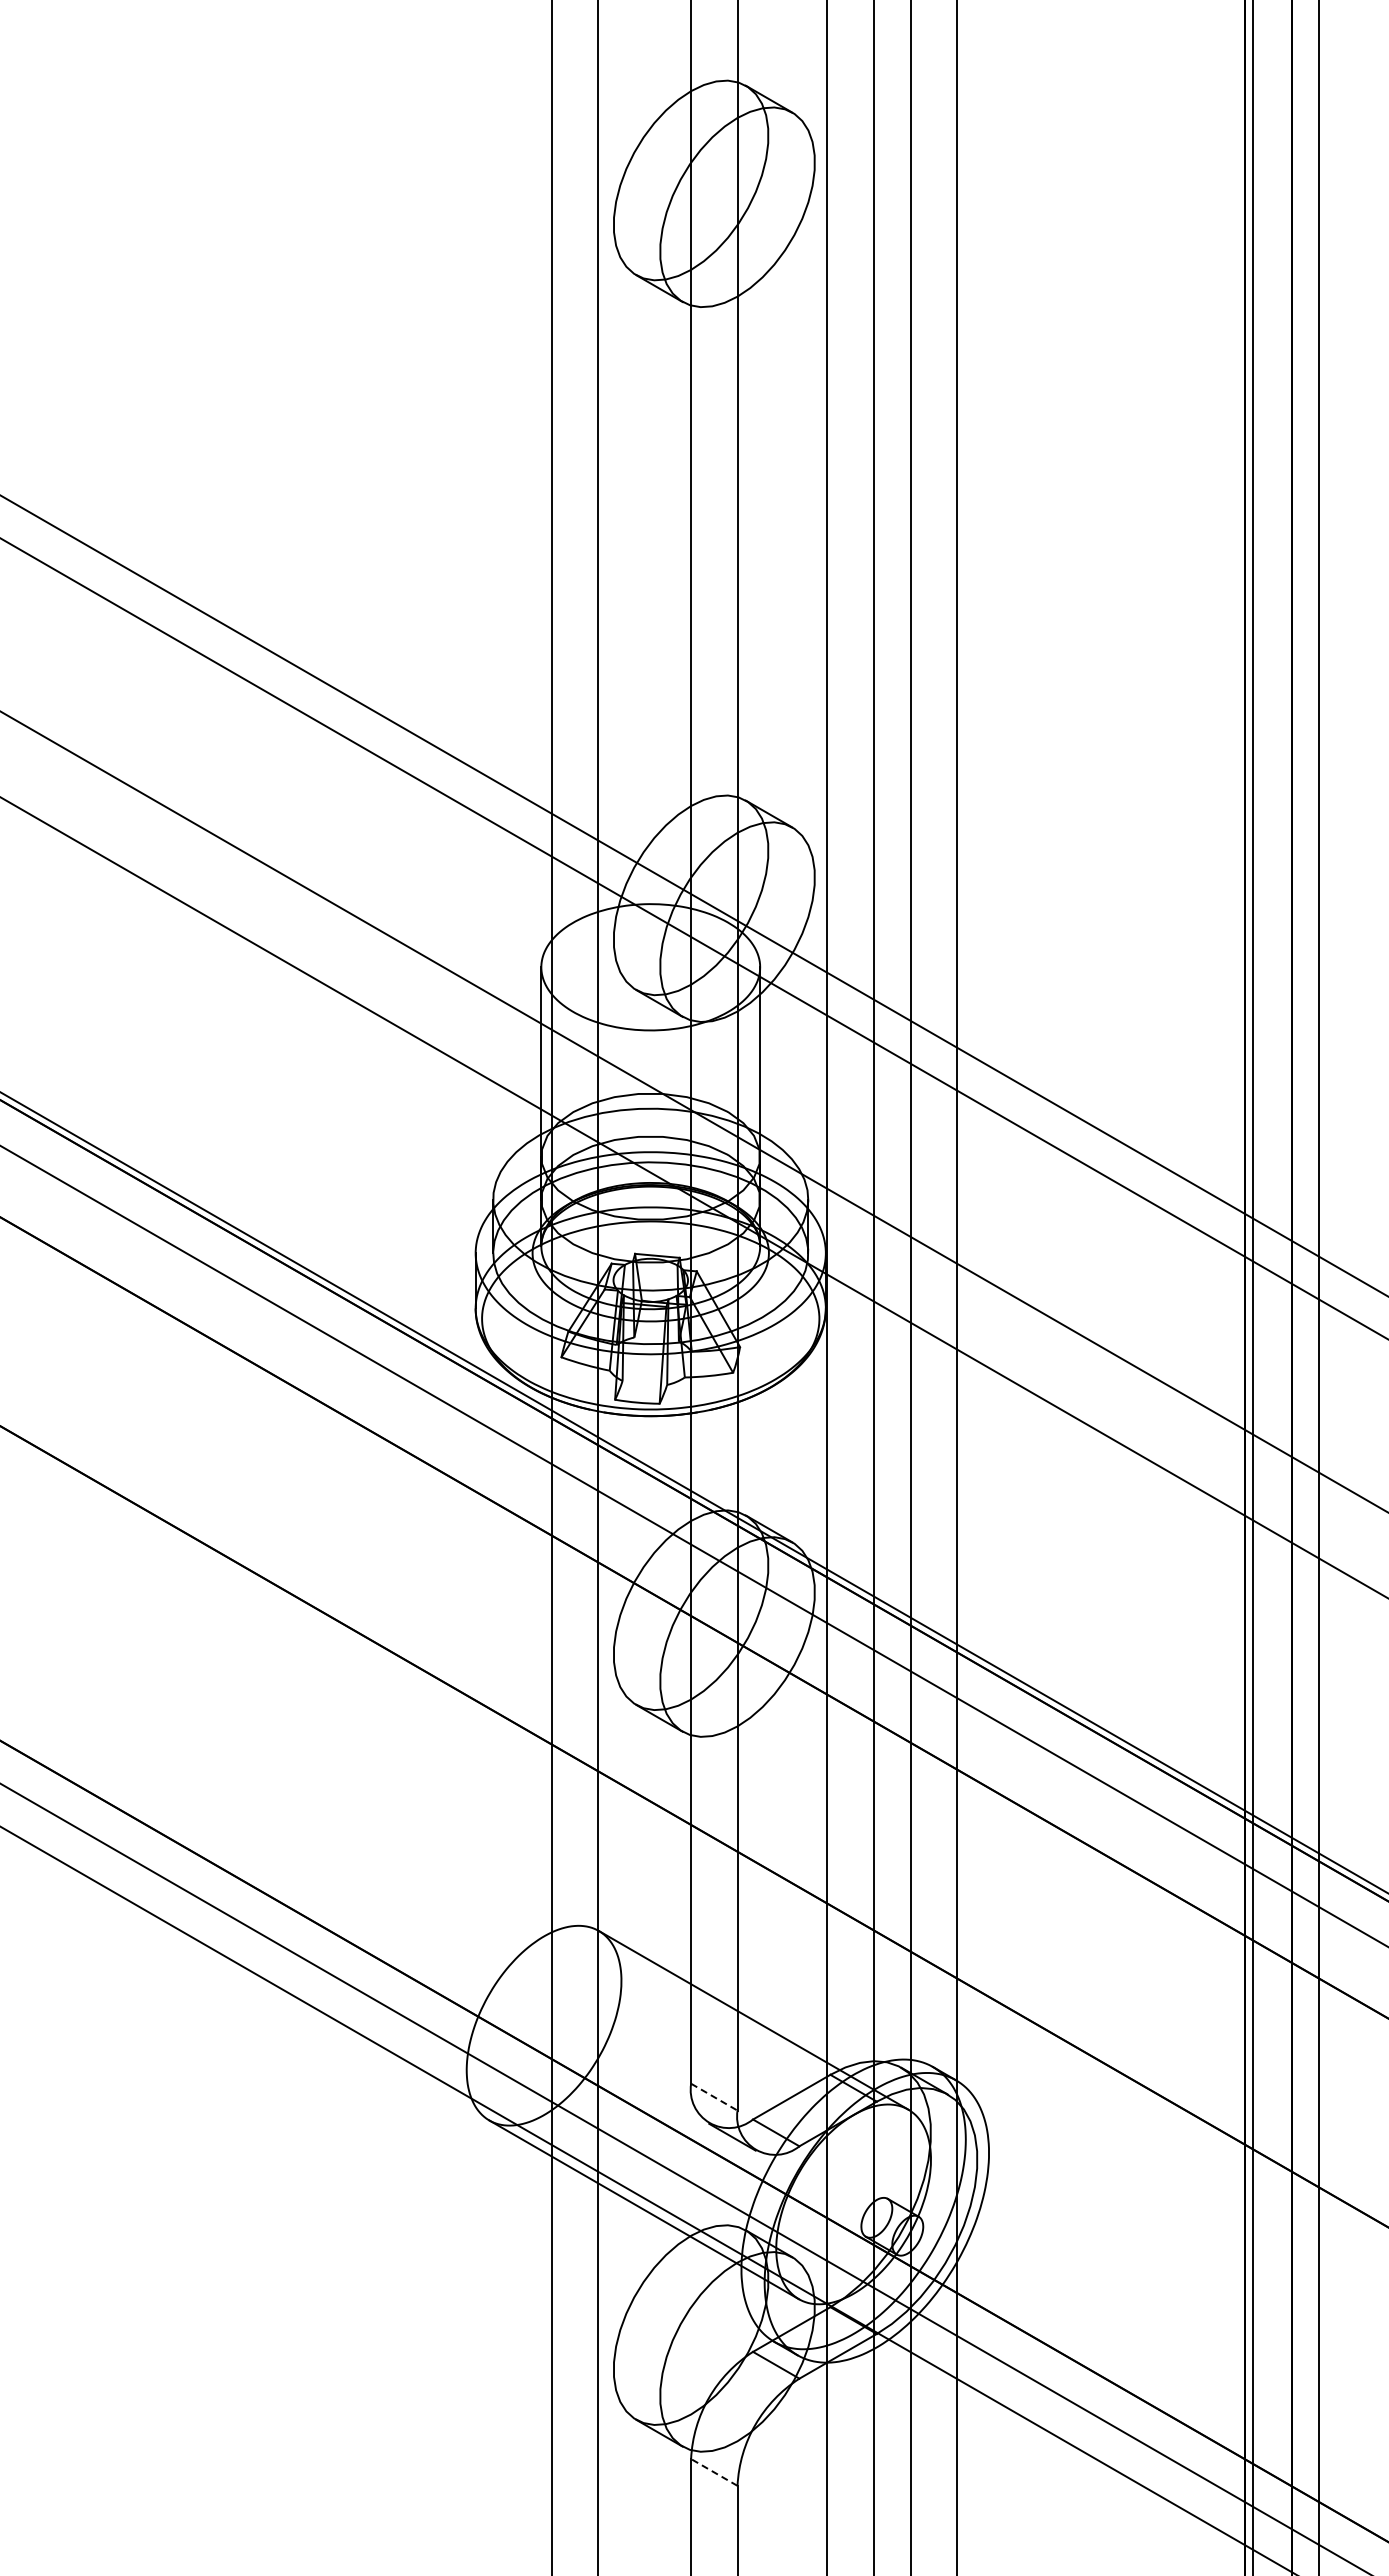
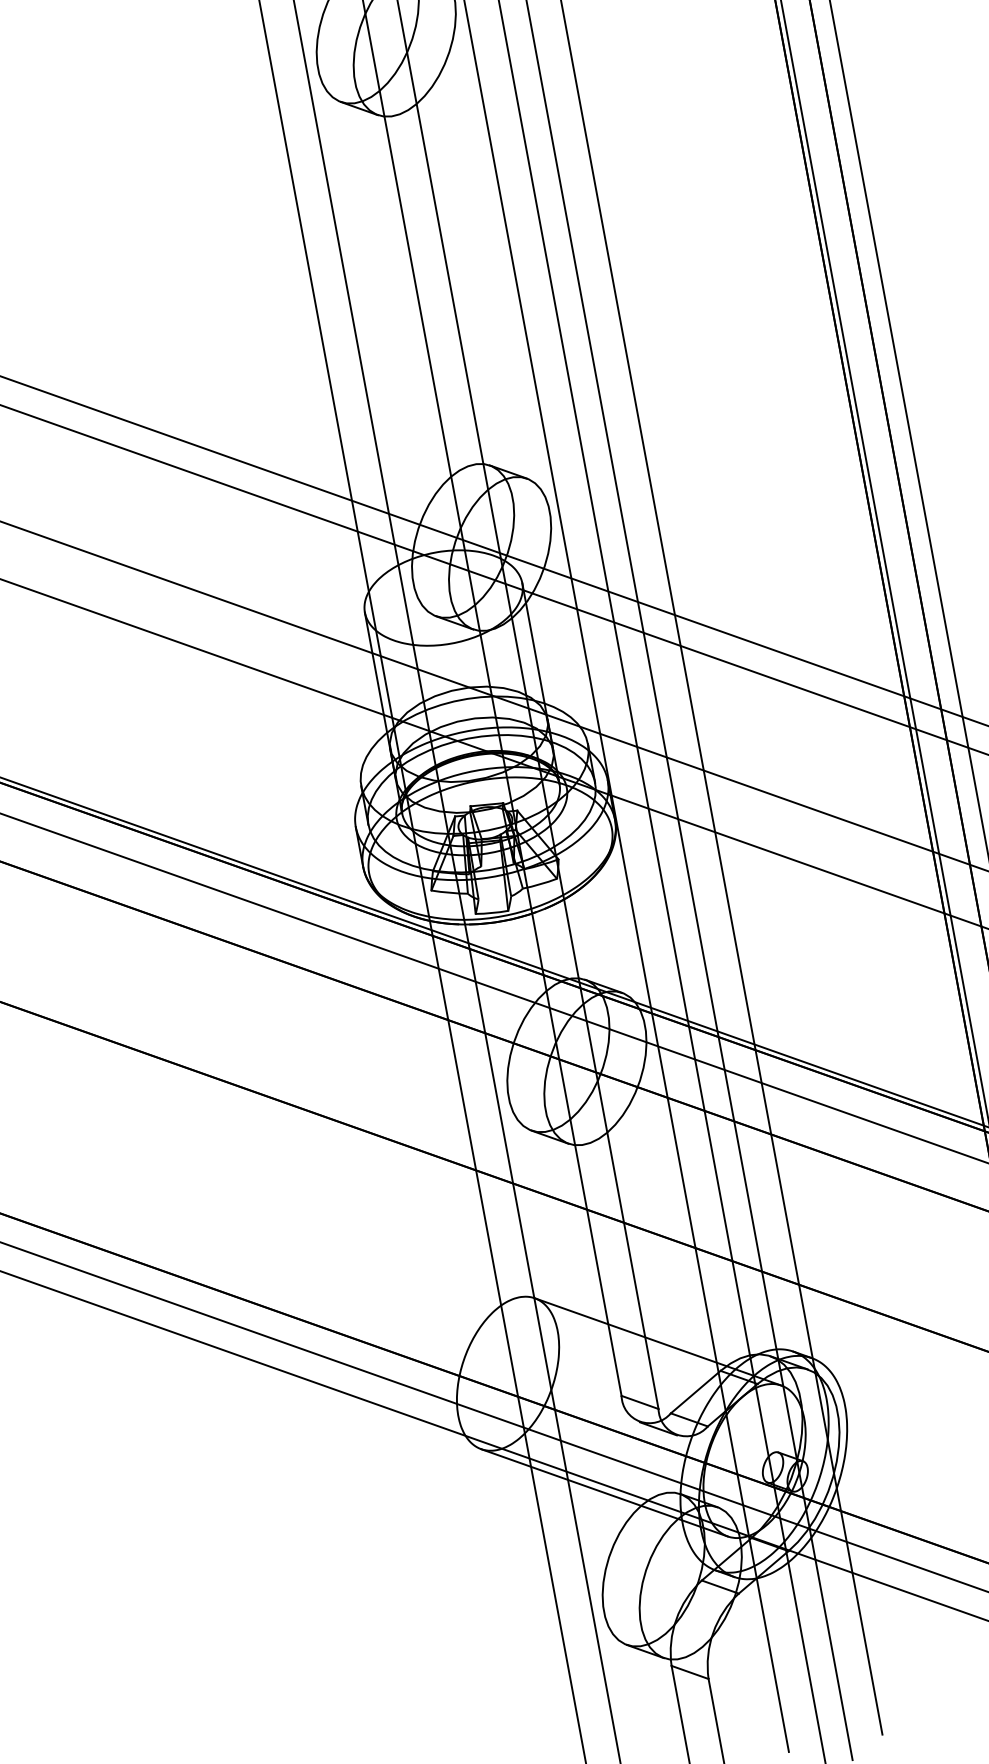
line: (714, 2097) -> (640, 1402), dashed -> solid
line: (714, 2472) -> (690, 1672), dashed -> solid

